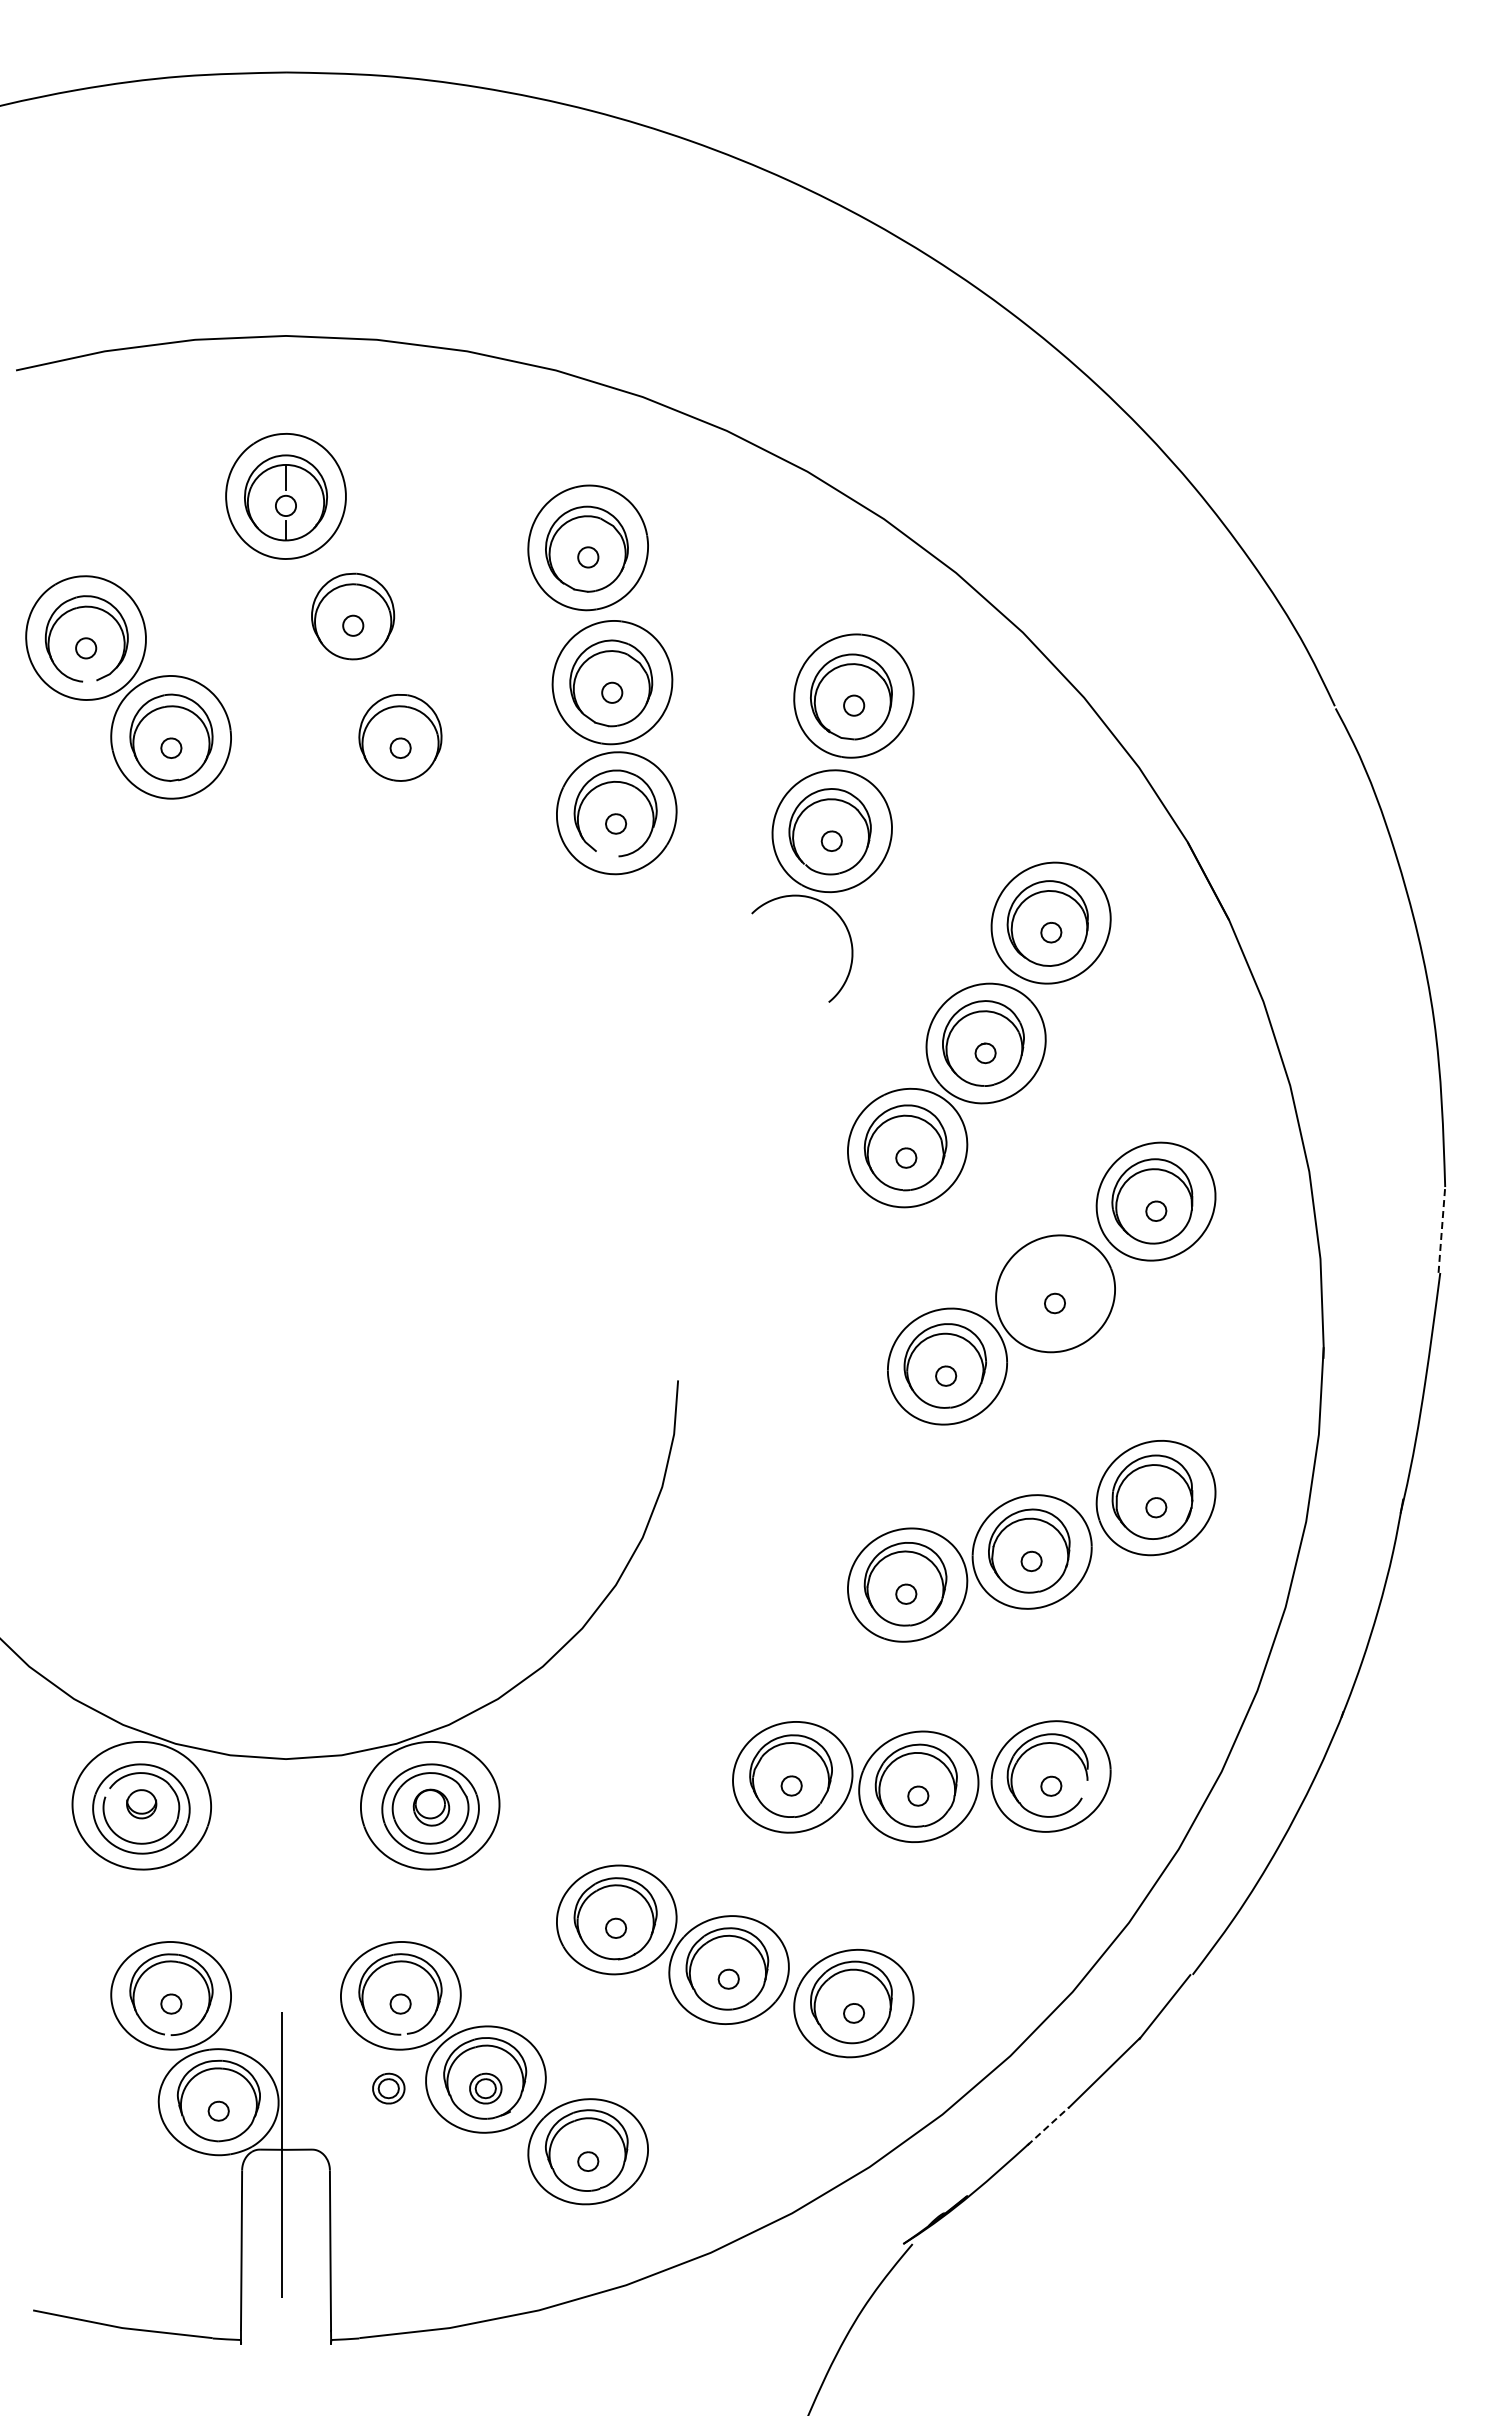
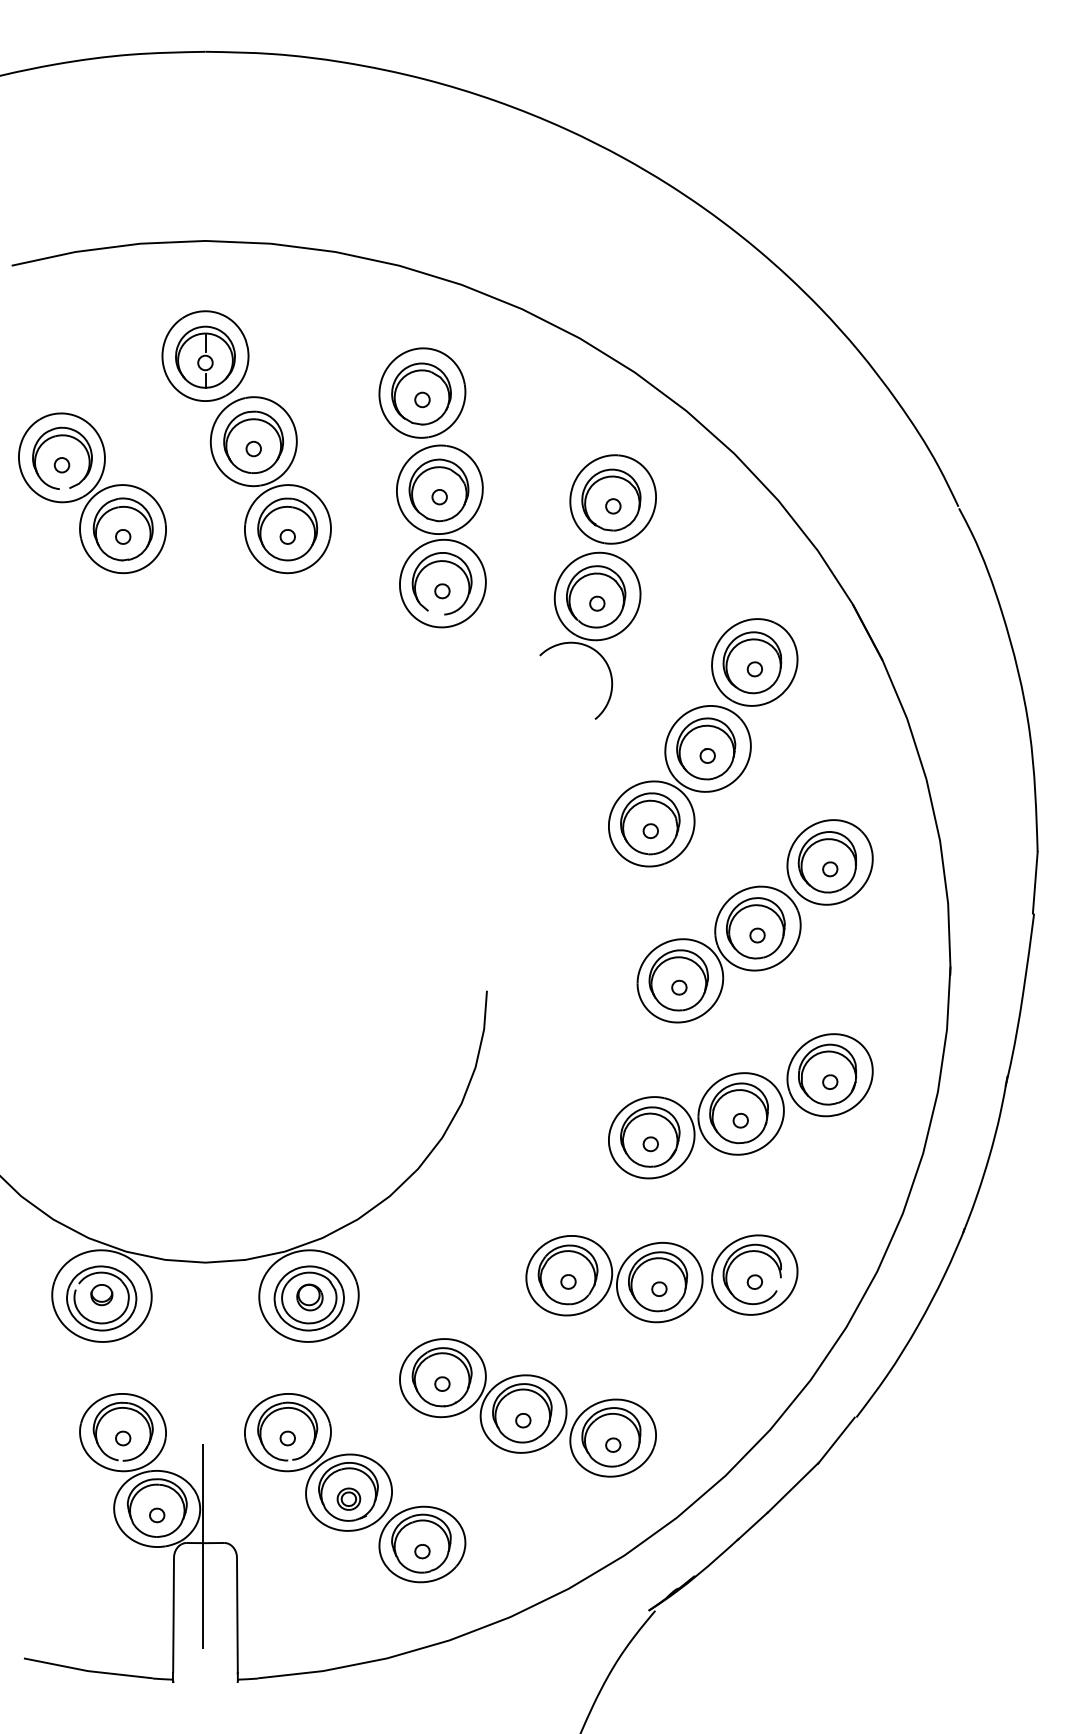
part: (376, 675) -> (270, 484), added
line: (1441, 1229) -> (1035, 882), dashed -> solid
part: (1052, 1293) -> (755, 928), added
part: (388, 2088) -> (279, 1499), removed
line: (1048, 2126) -> (752, 1526), dashed -> solid

